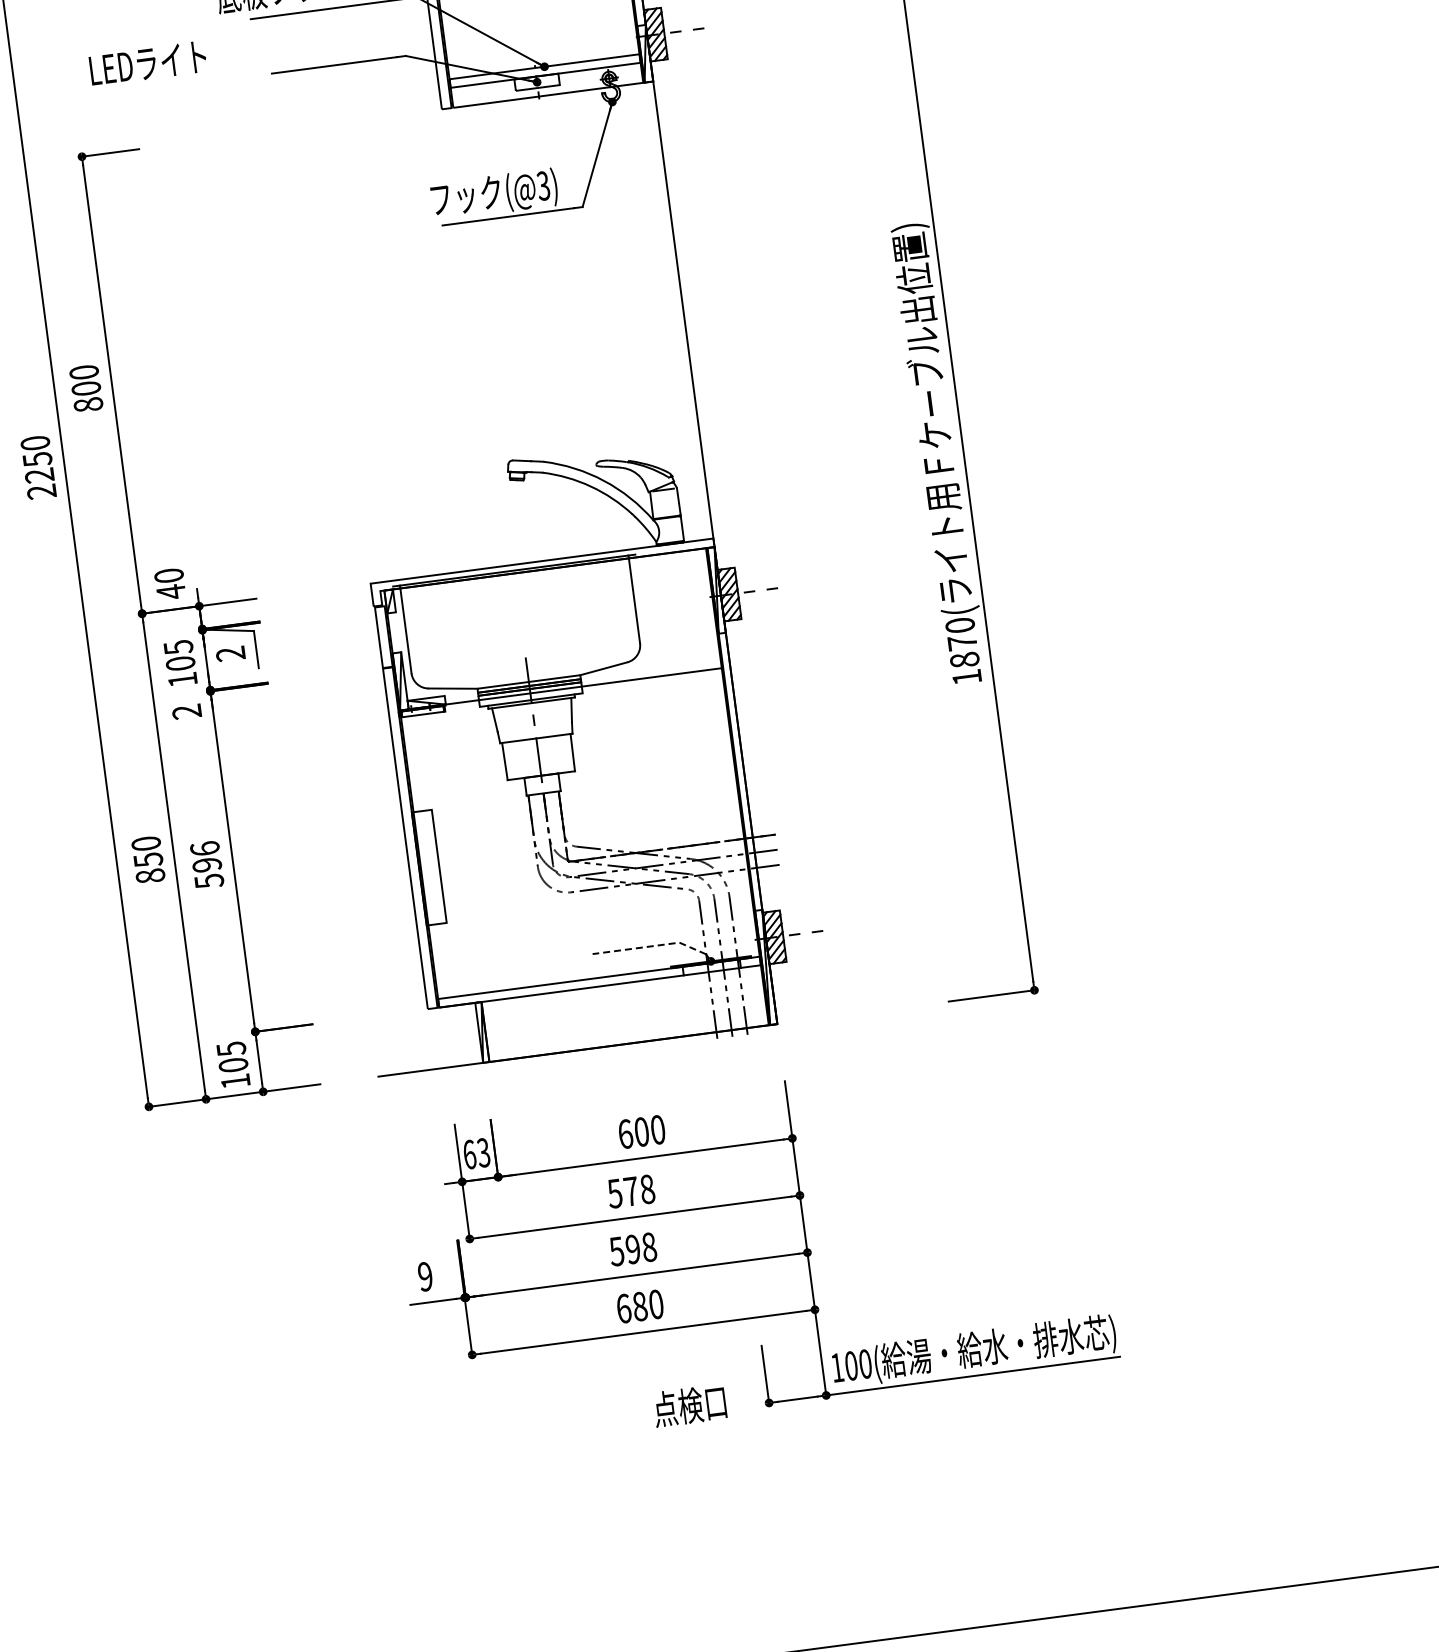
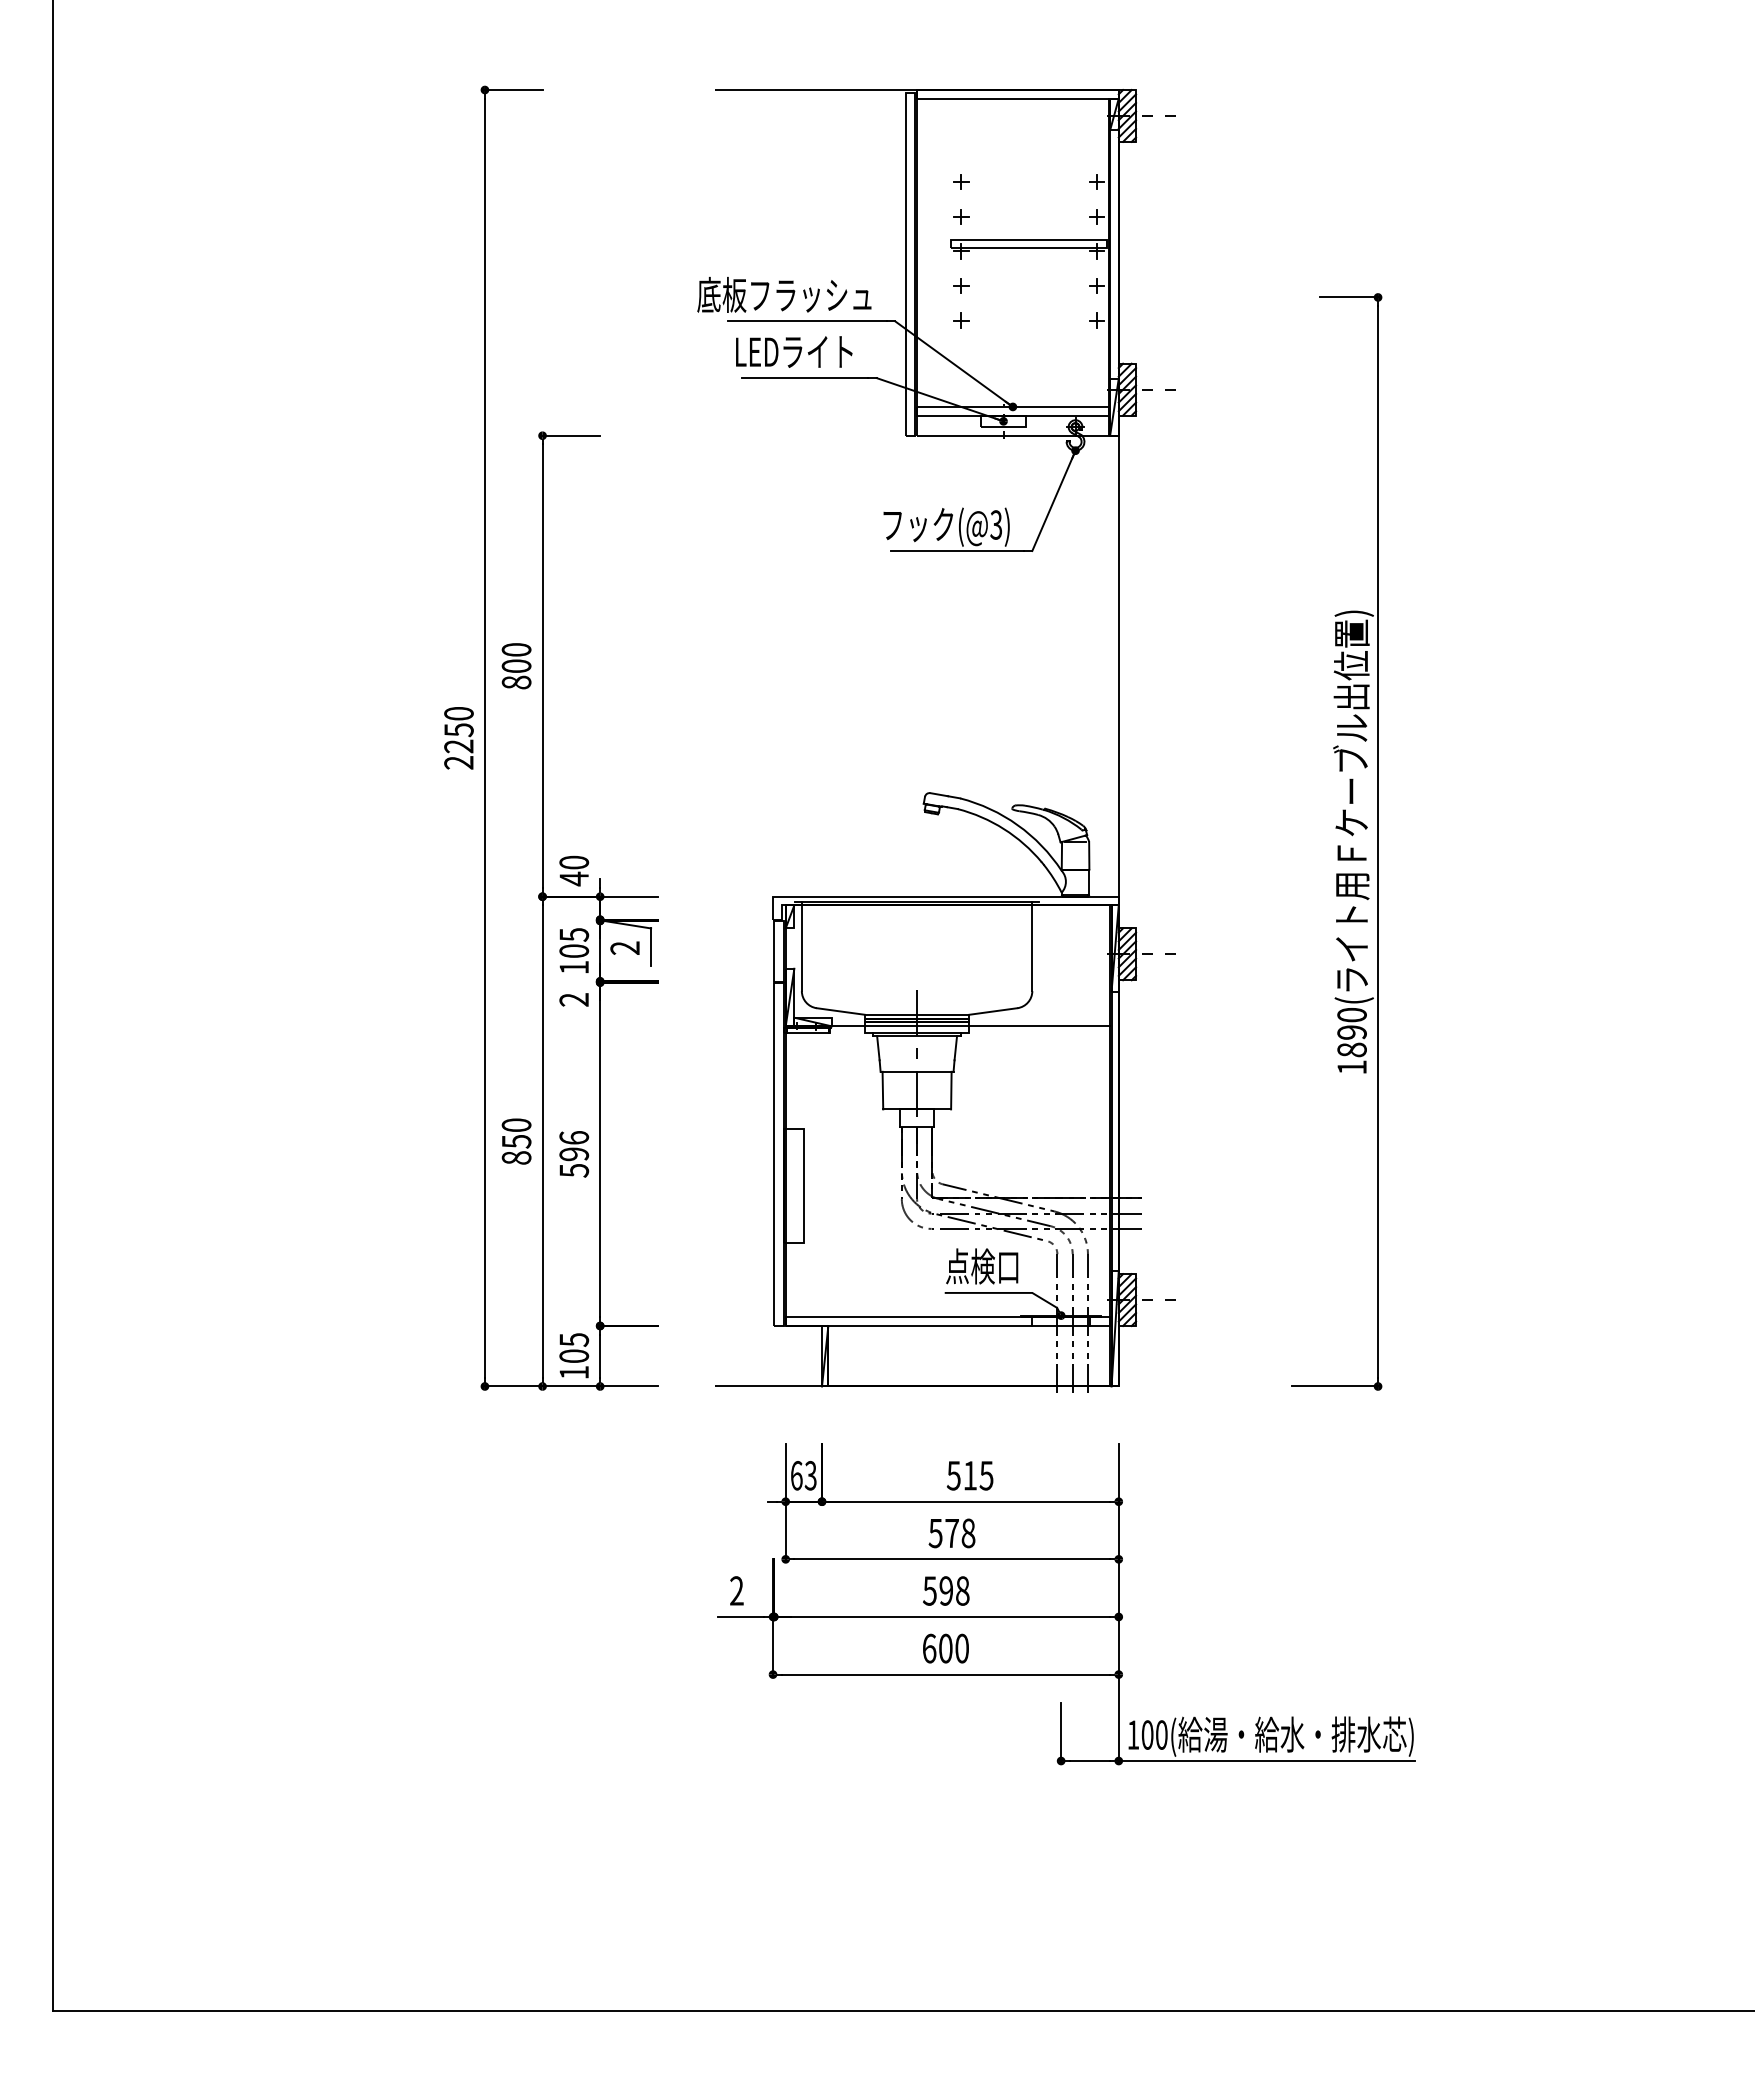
text: (148, 63) -> (794, 351), moved
text: (961, 642) -> (1351, 1032), 1870( -> 1890(
line: (650, 945) -> (1003, 1292), dashed -> solid
text: (641, 1131) -> (969, 1475), 600 -> 515
text: (425, 1276) -> (736, 1590), 9 -> 2
text: (639, 1306) -> (945, 1648), 680 -> 600
text: (690, 1405) -> (982, 1266), moved

